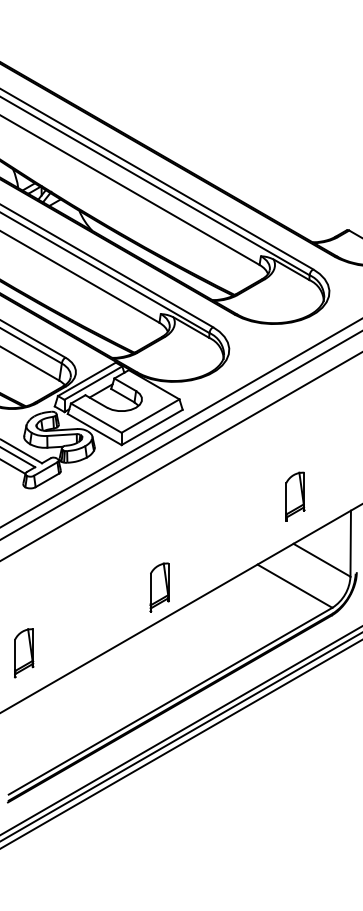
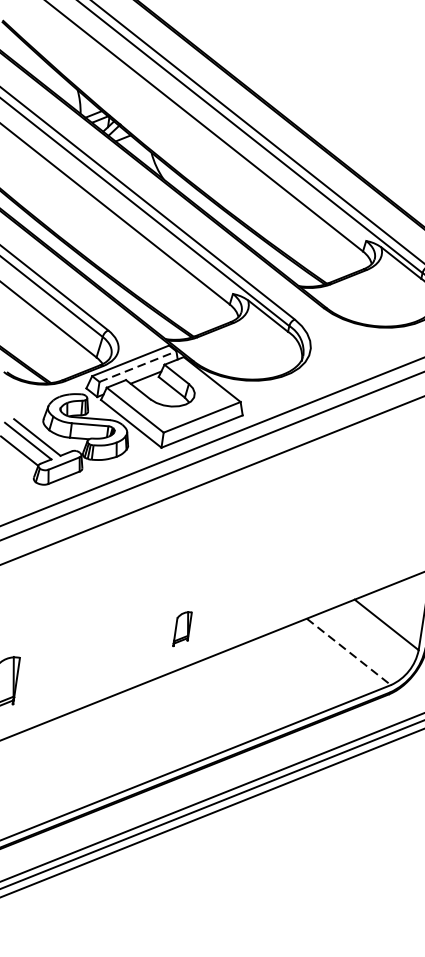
line: (93, 382) -> (138, 365), solid -> dashed
part: (295, 496) -> (365, 541), removed
line: (295, 586) -> (349, 652), solid -> dashed
part: (159, 587) -> (182, 629), size x0.6

